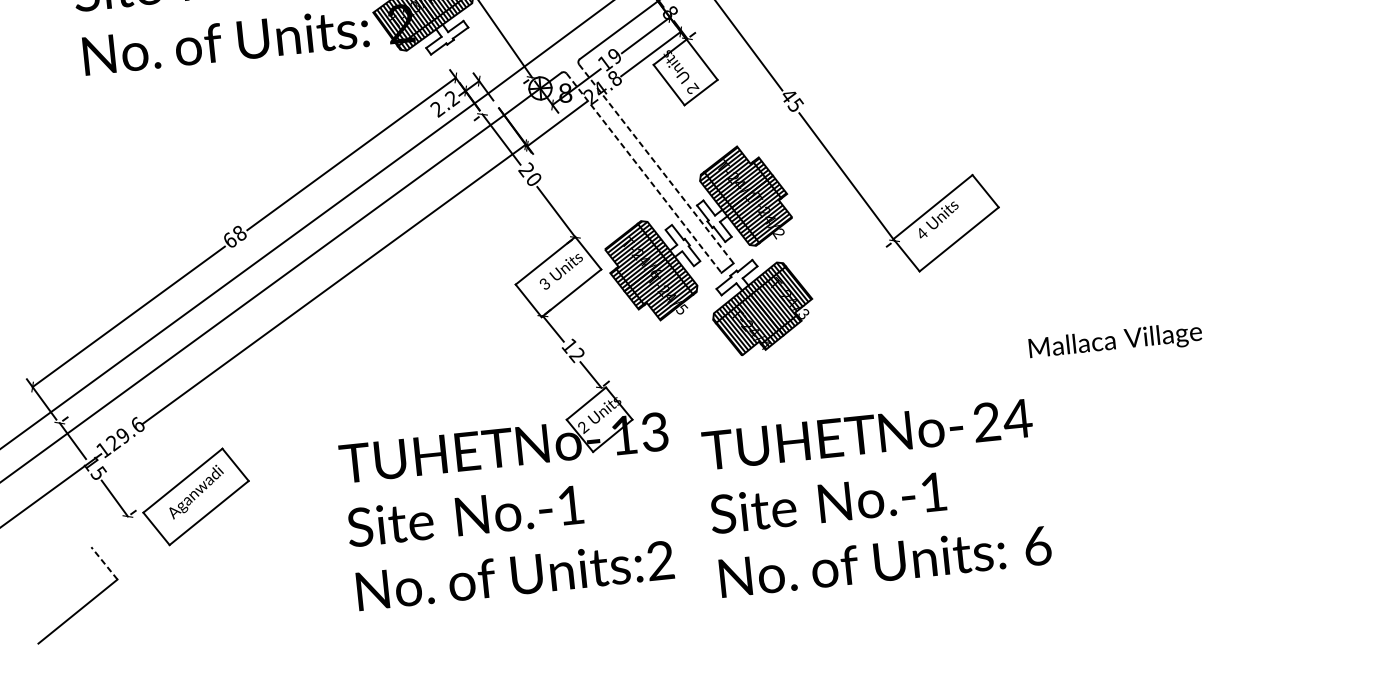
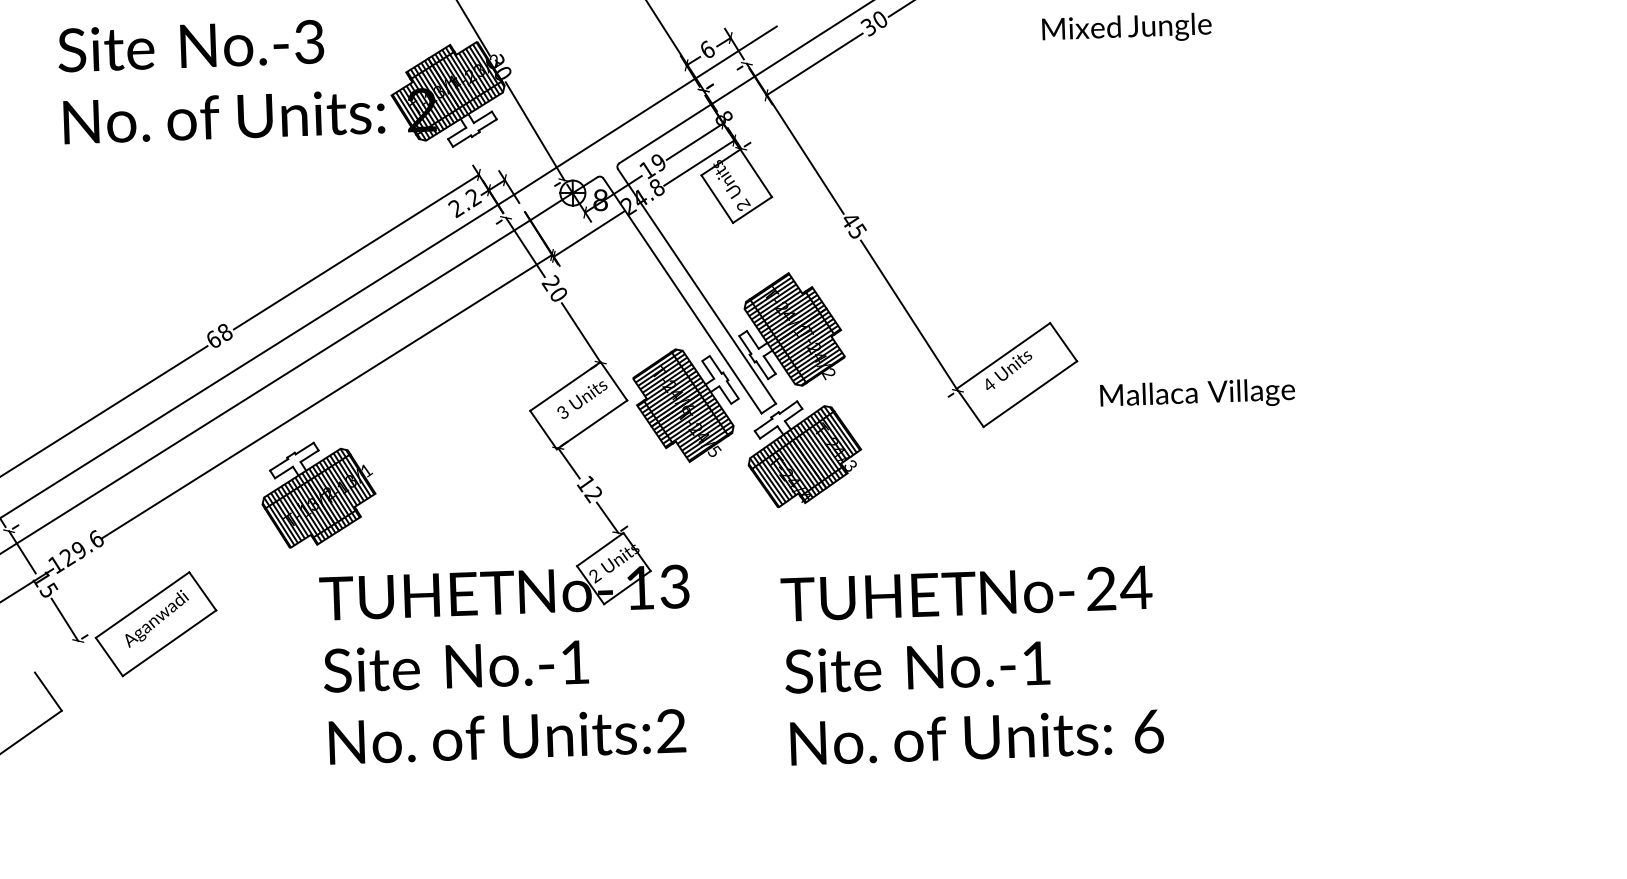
line: (656, 163) -> (697, 286), dashed -> solid
line: (644, 172) -> (682, 295), dashed -> solid
text: (1115, 339) -> (1197, 392), moved
part: (332, 371) -> (318, 494), added
text: (876, 498) -> (971, 665), moved
line: (104, 563) -> (48, 691), dashed -> solid

